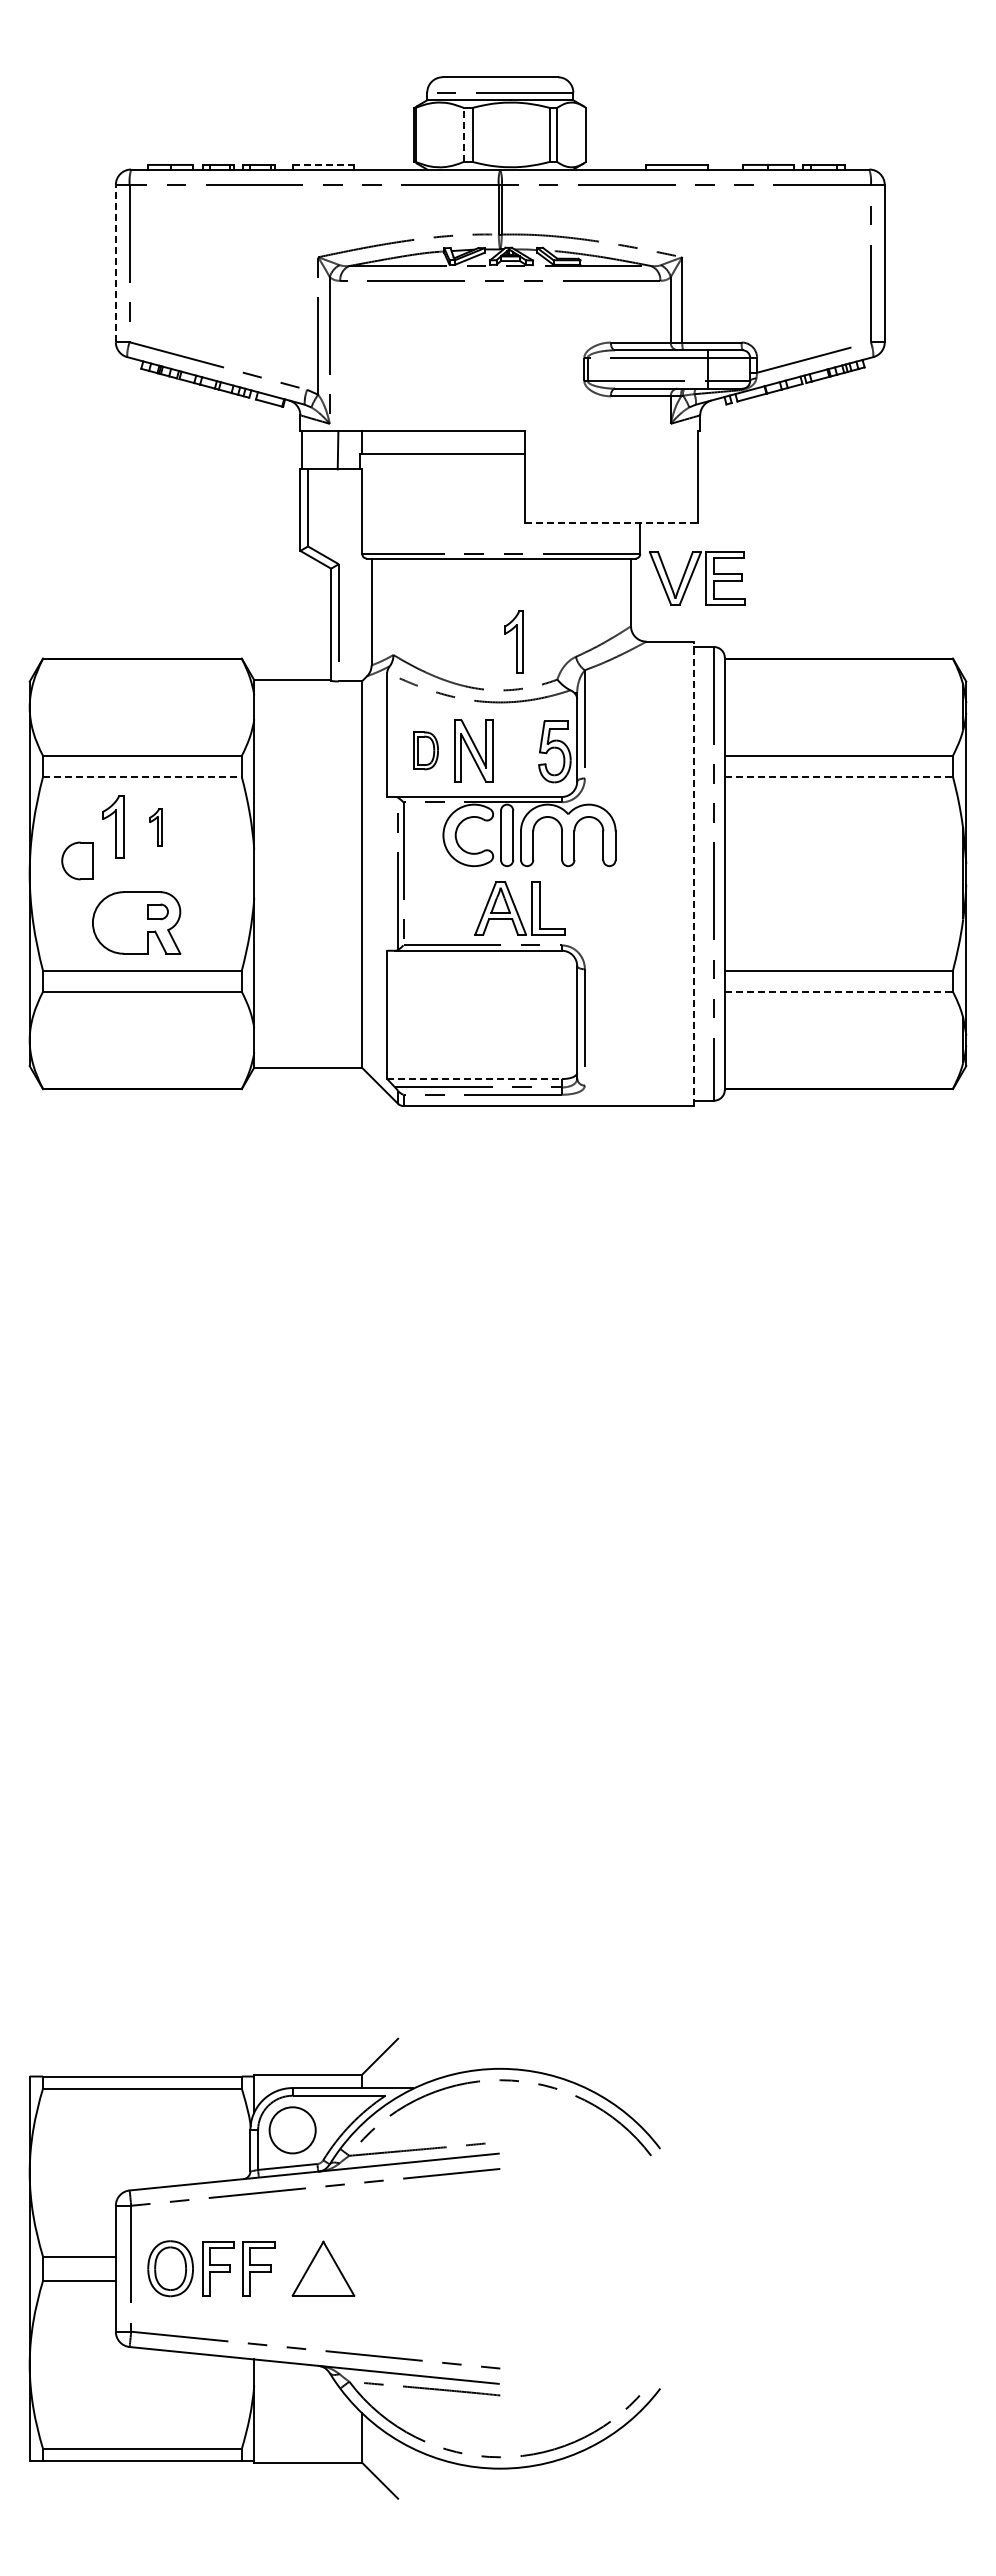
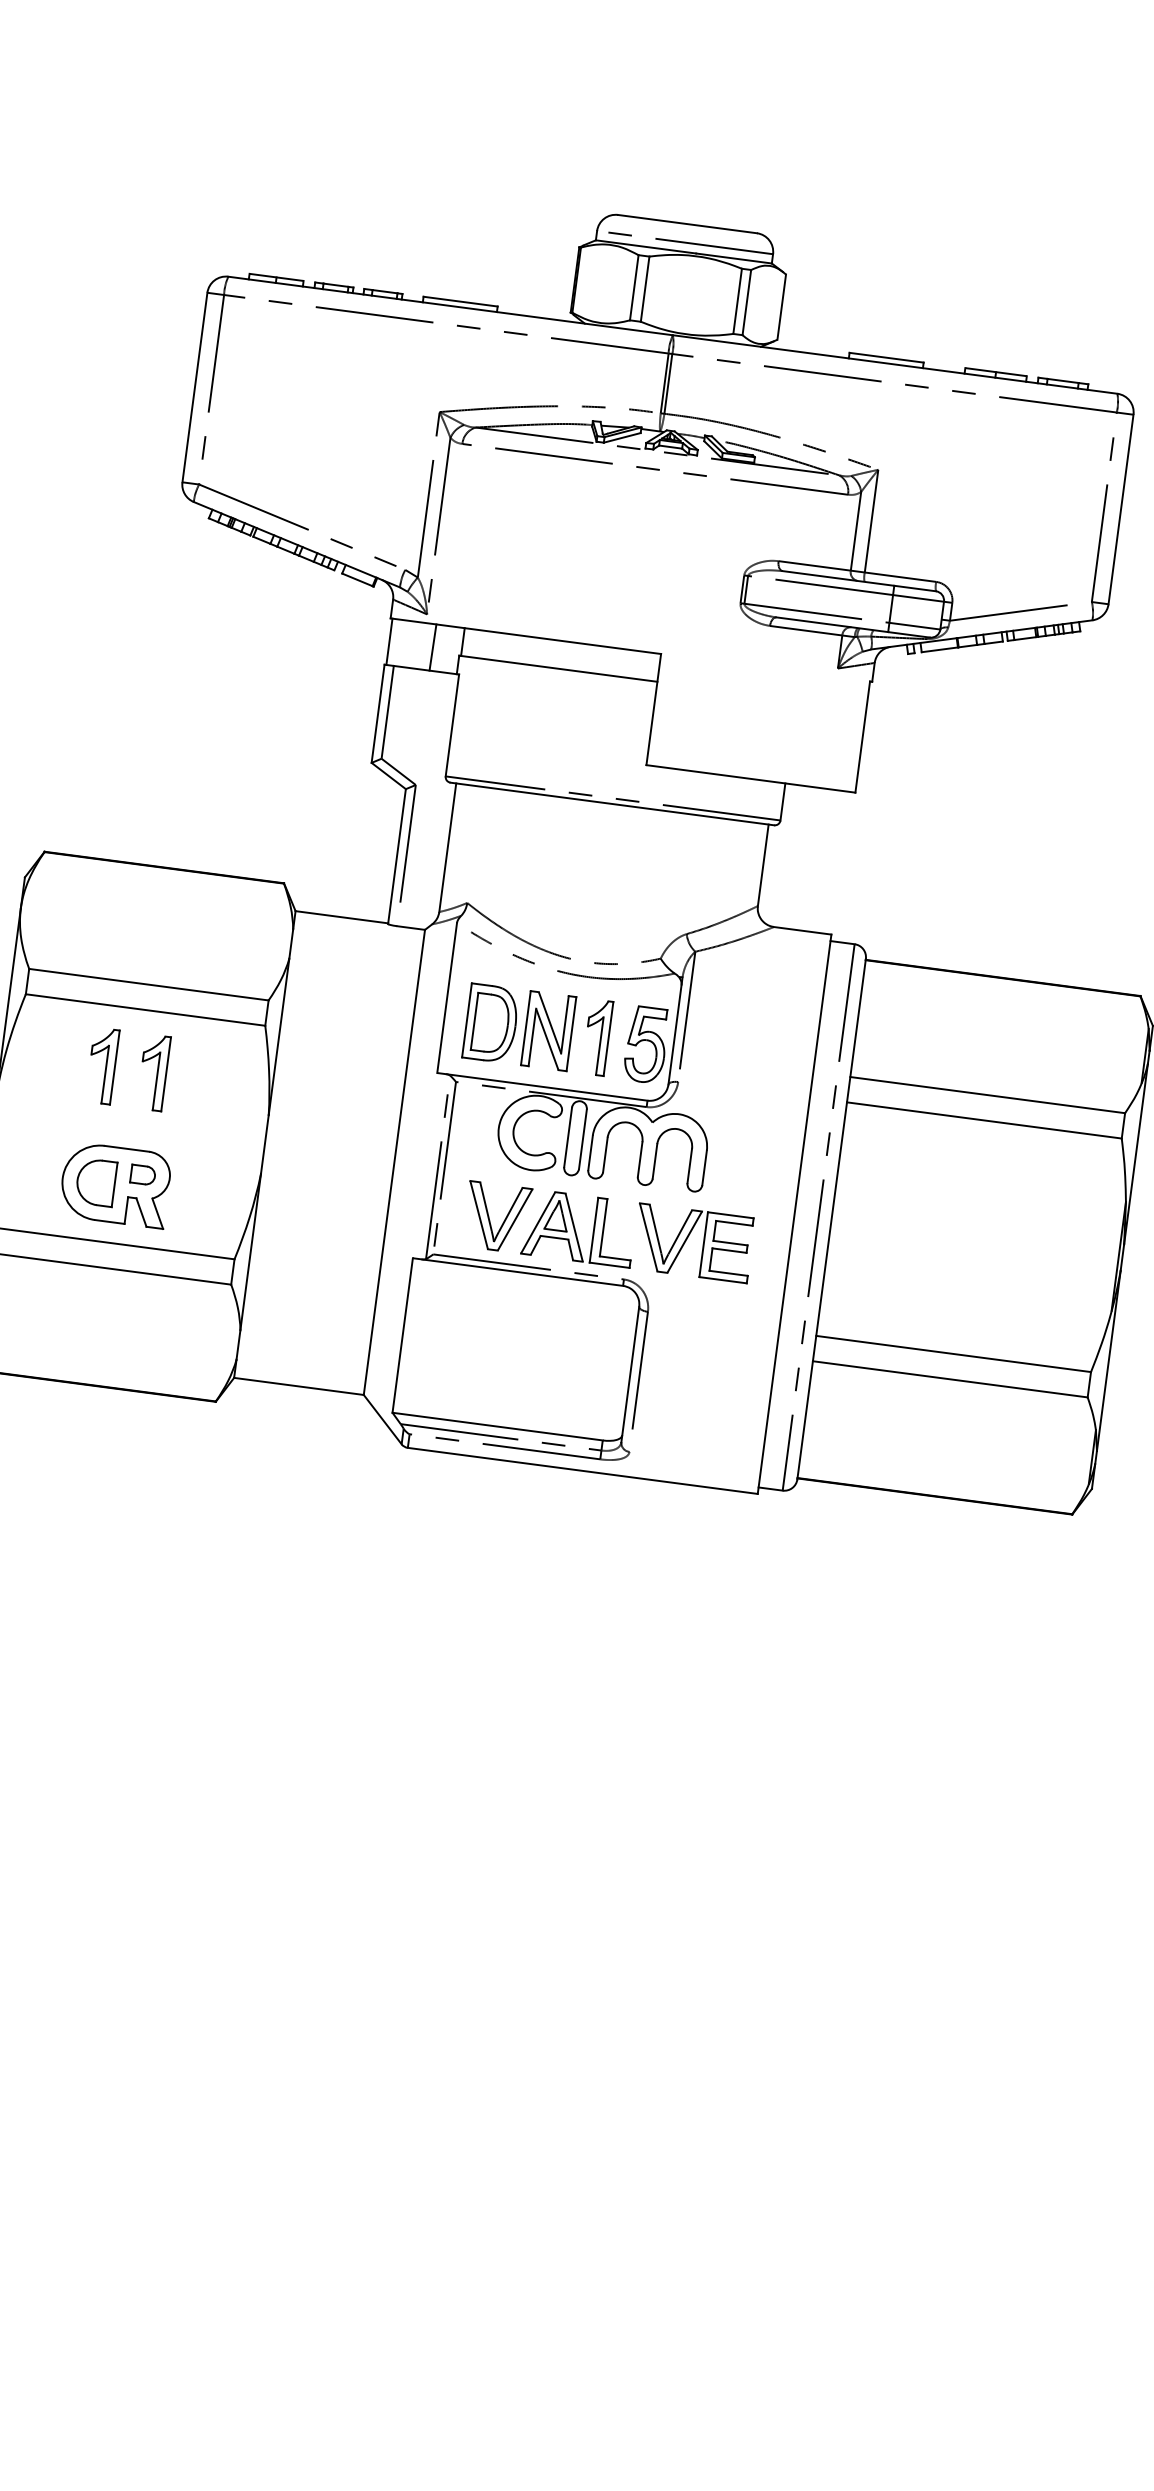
line: (463, 134) -> (634, 287), dashed -> solid
line: (323, 164) -> (460, 301), dashed -> solid
line: (115, 263) -> (194, 387), dashed -> solid
line: (611, 523) -> (750, 779), dashed -> solid
part: (697, 578) -> (693, 1243), moved
part: (513, 641) -> (596, 1037), moved
part: (425, 750) -> (490, 1023), size x1.67
line: (142, 776) -> (145, 1009), dashed -> solid
line: (839, 776) -> (985, 1120), dashed -> solid
part: (155, 826) -> (153, 1071), size x1.67
part: (77, 860) -> (96, 1181), moved
line: (694, 873) -> (795, 1213), dashed -> solid
part: (451, 908) -> (496, 1217), added
line: (839, 991) -> (951, 1379), dashed -> solid
line: (475, 1079) -> (498, 1427), dashed -> solid

